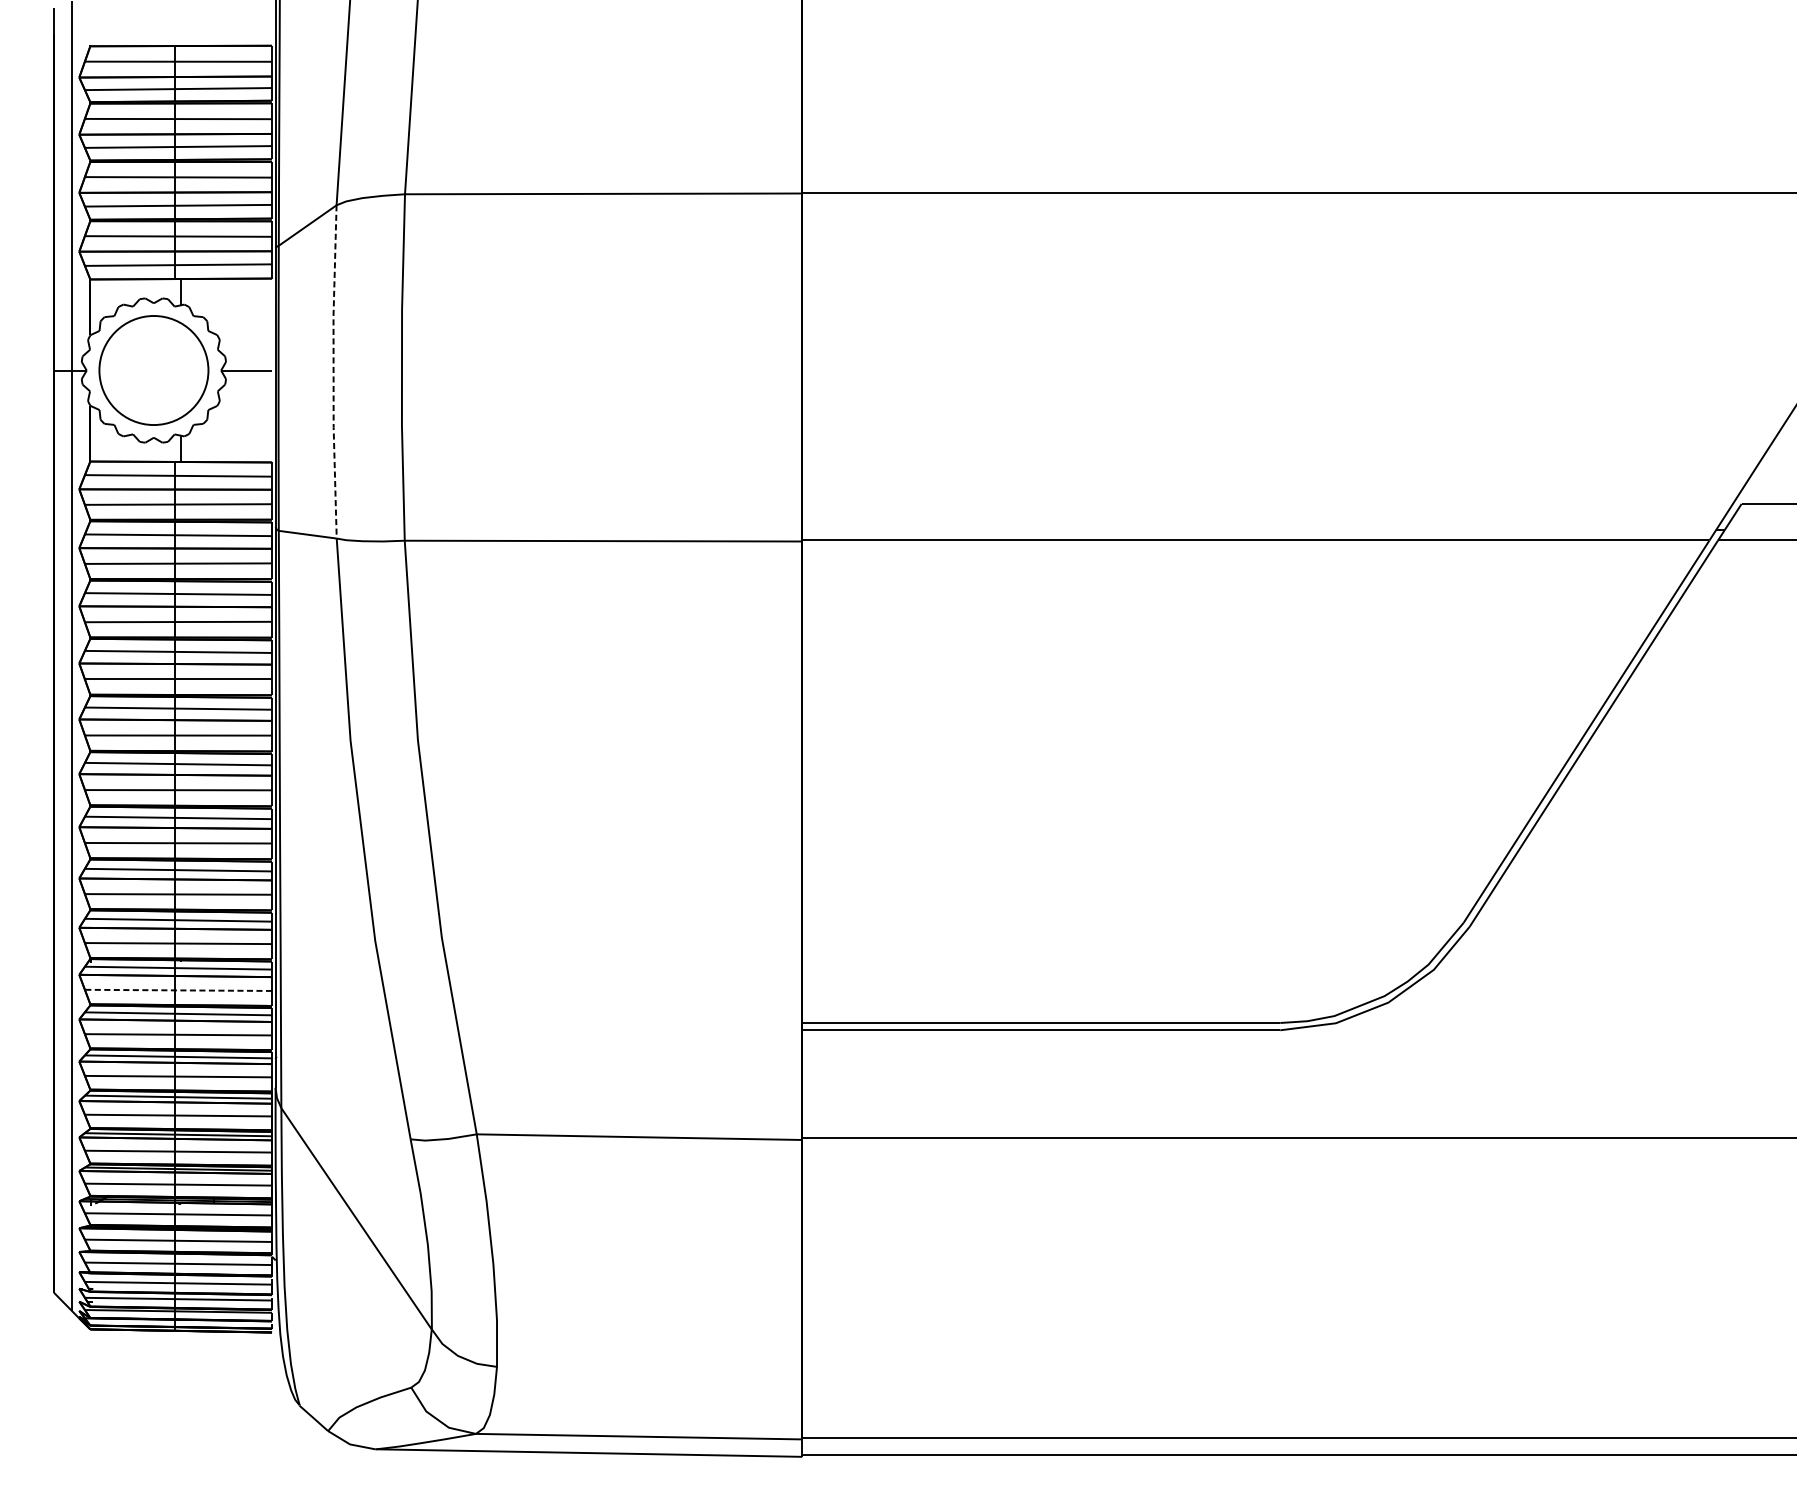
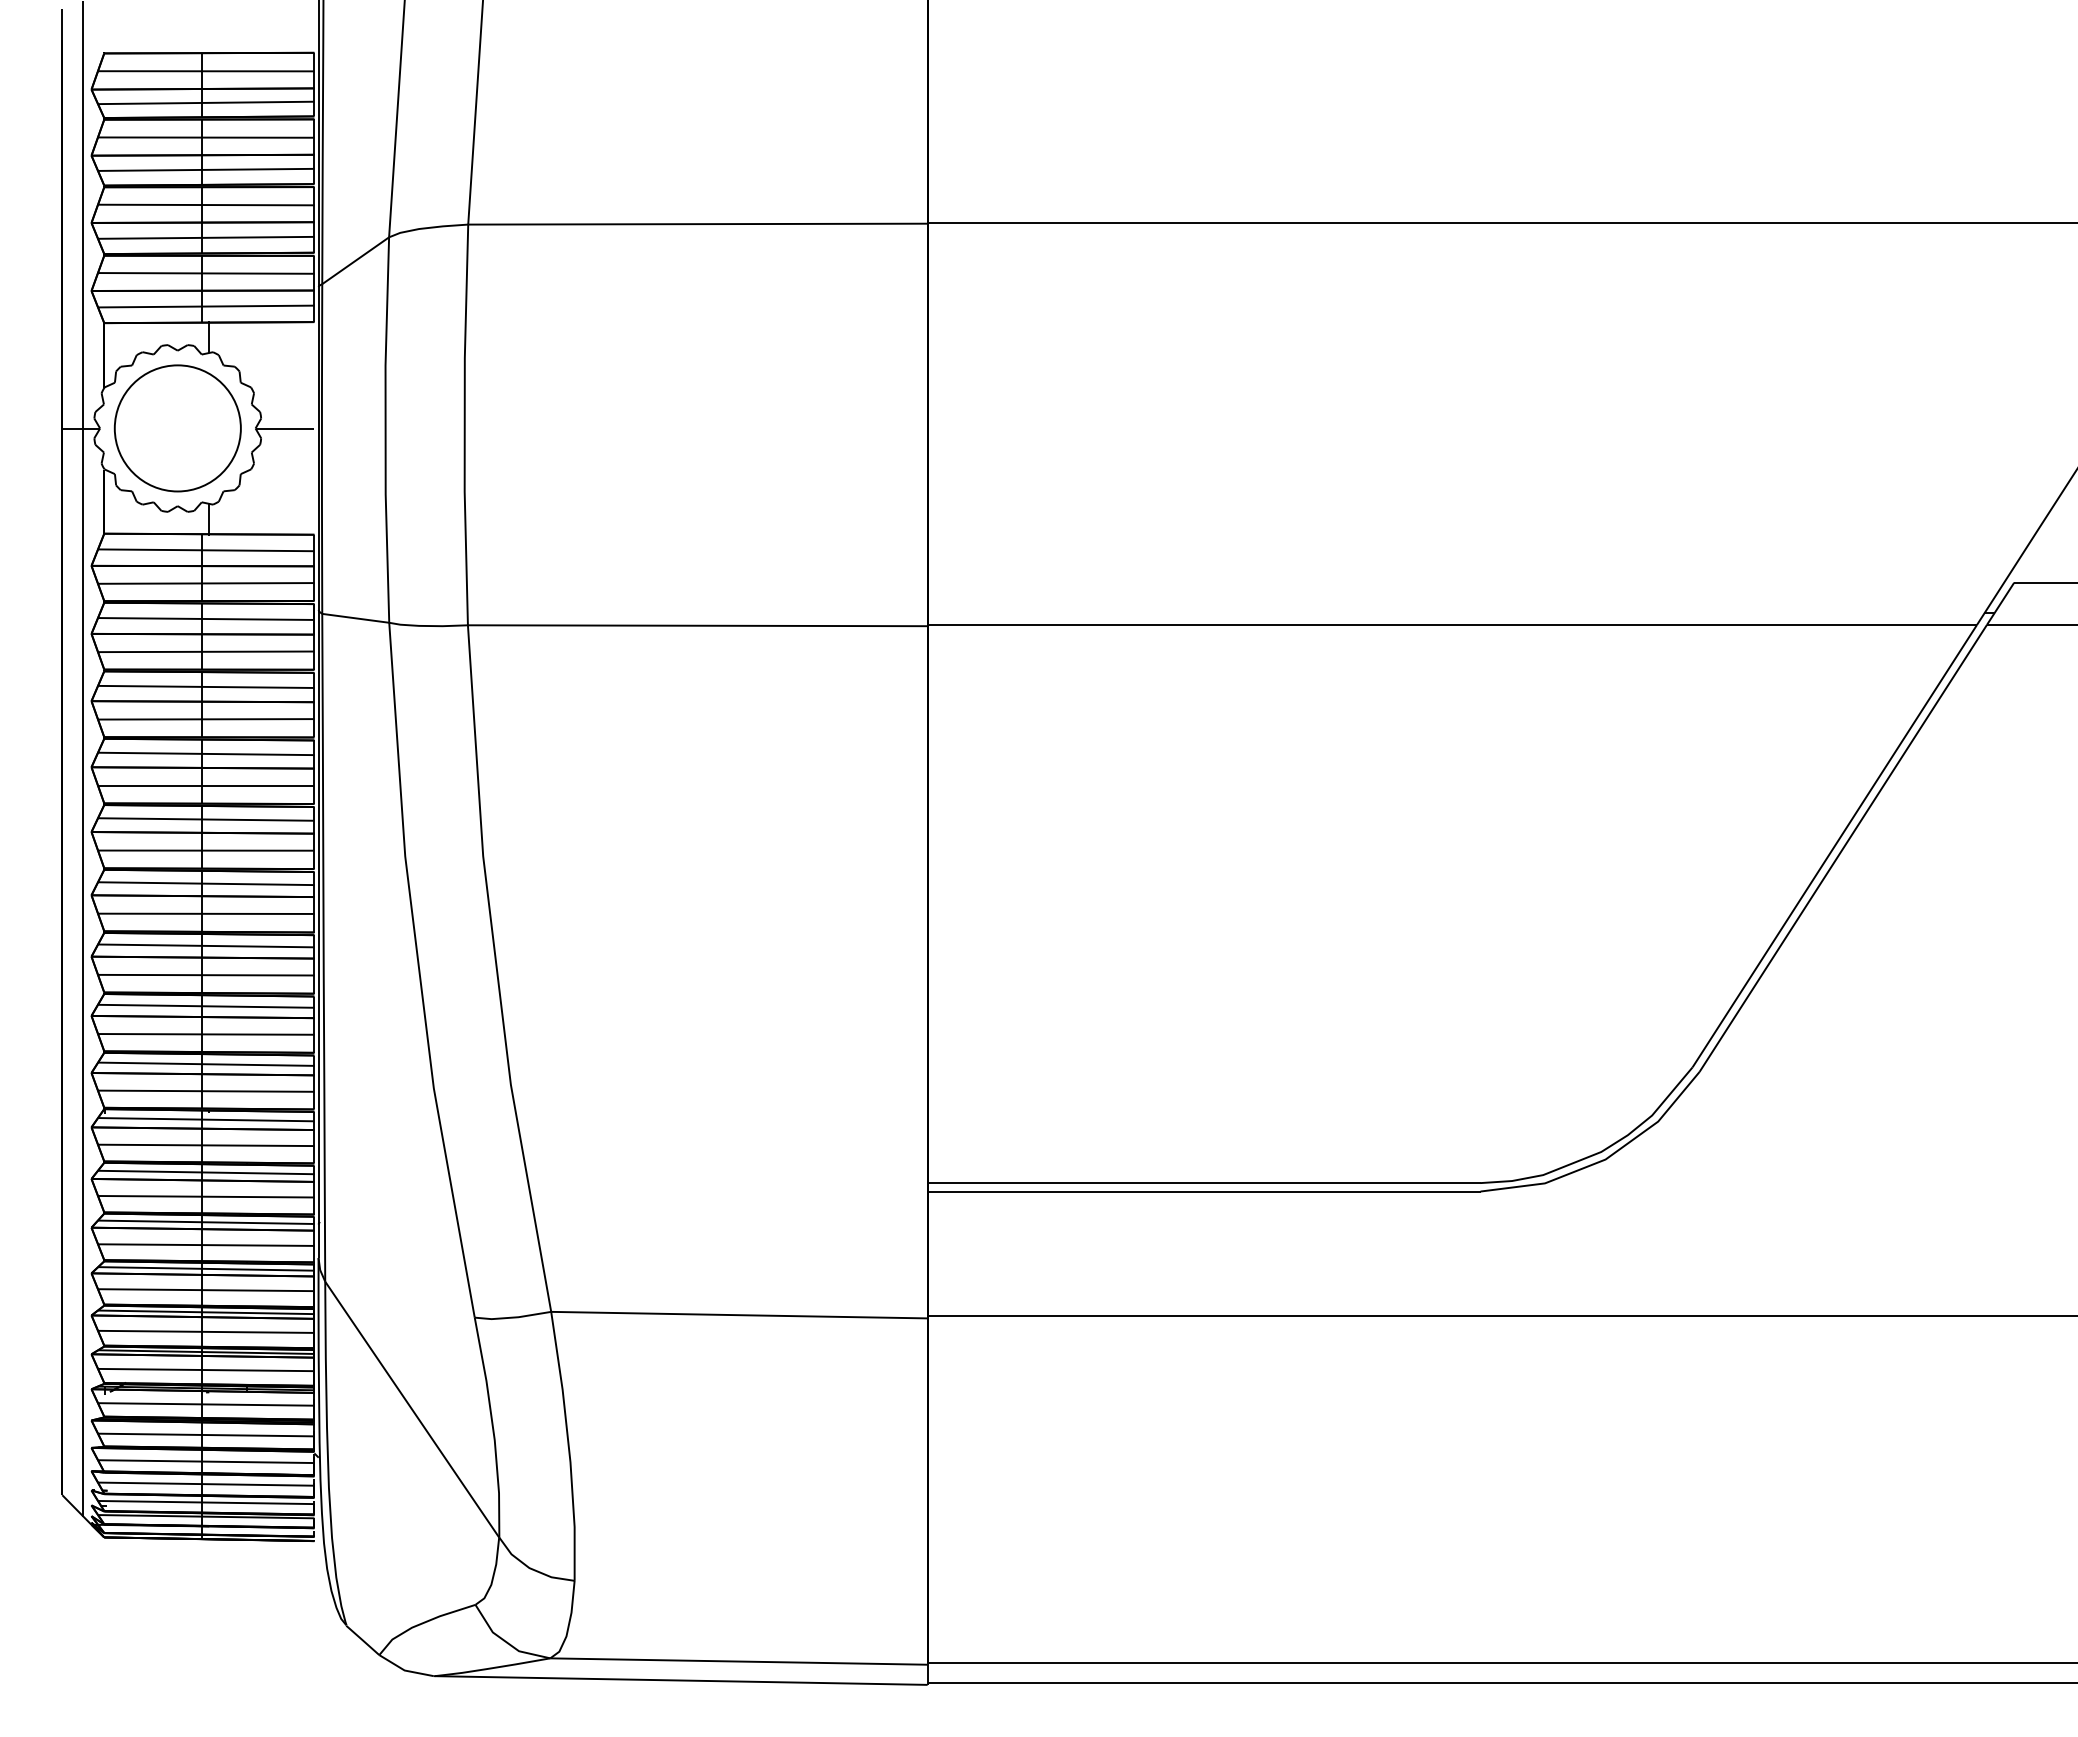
line: (333, 372) -> (385, 430), dashed -> solid
line: (177, 990) -> (205, 1145), dashed -> solid

